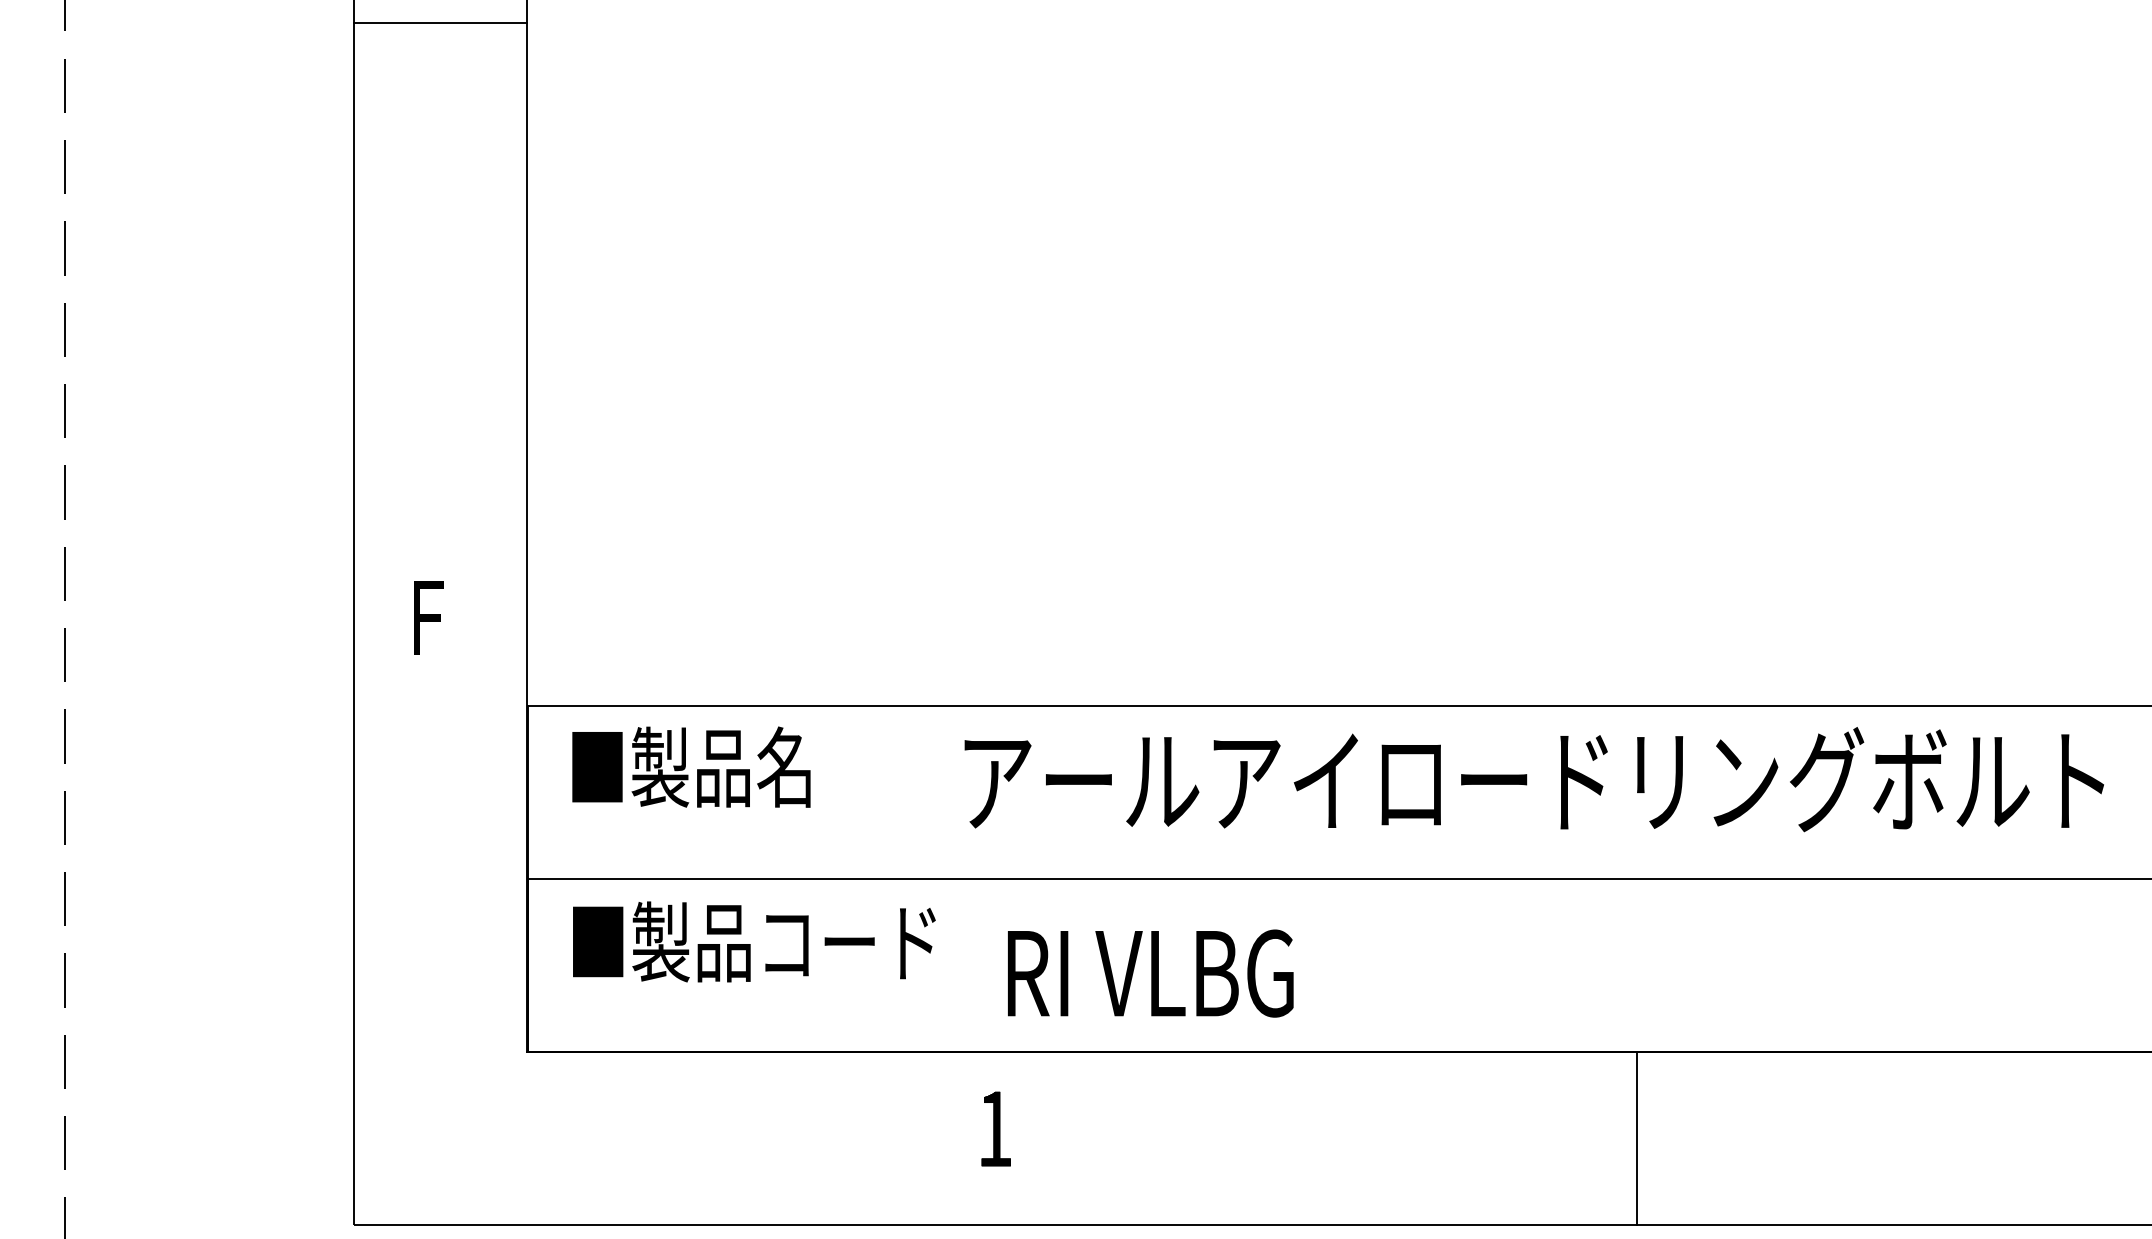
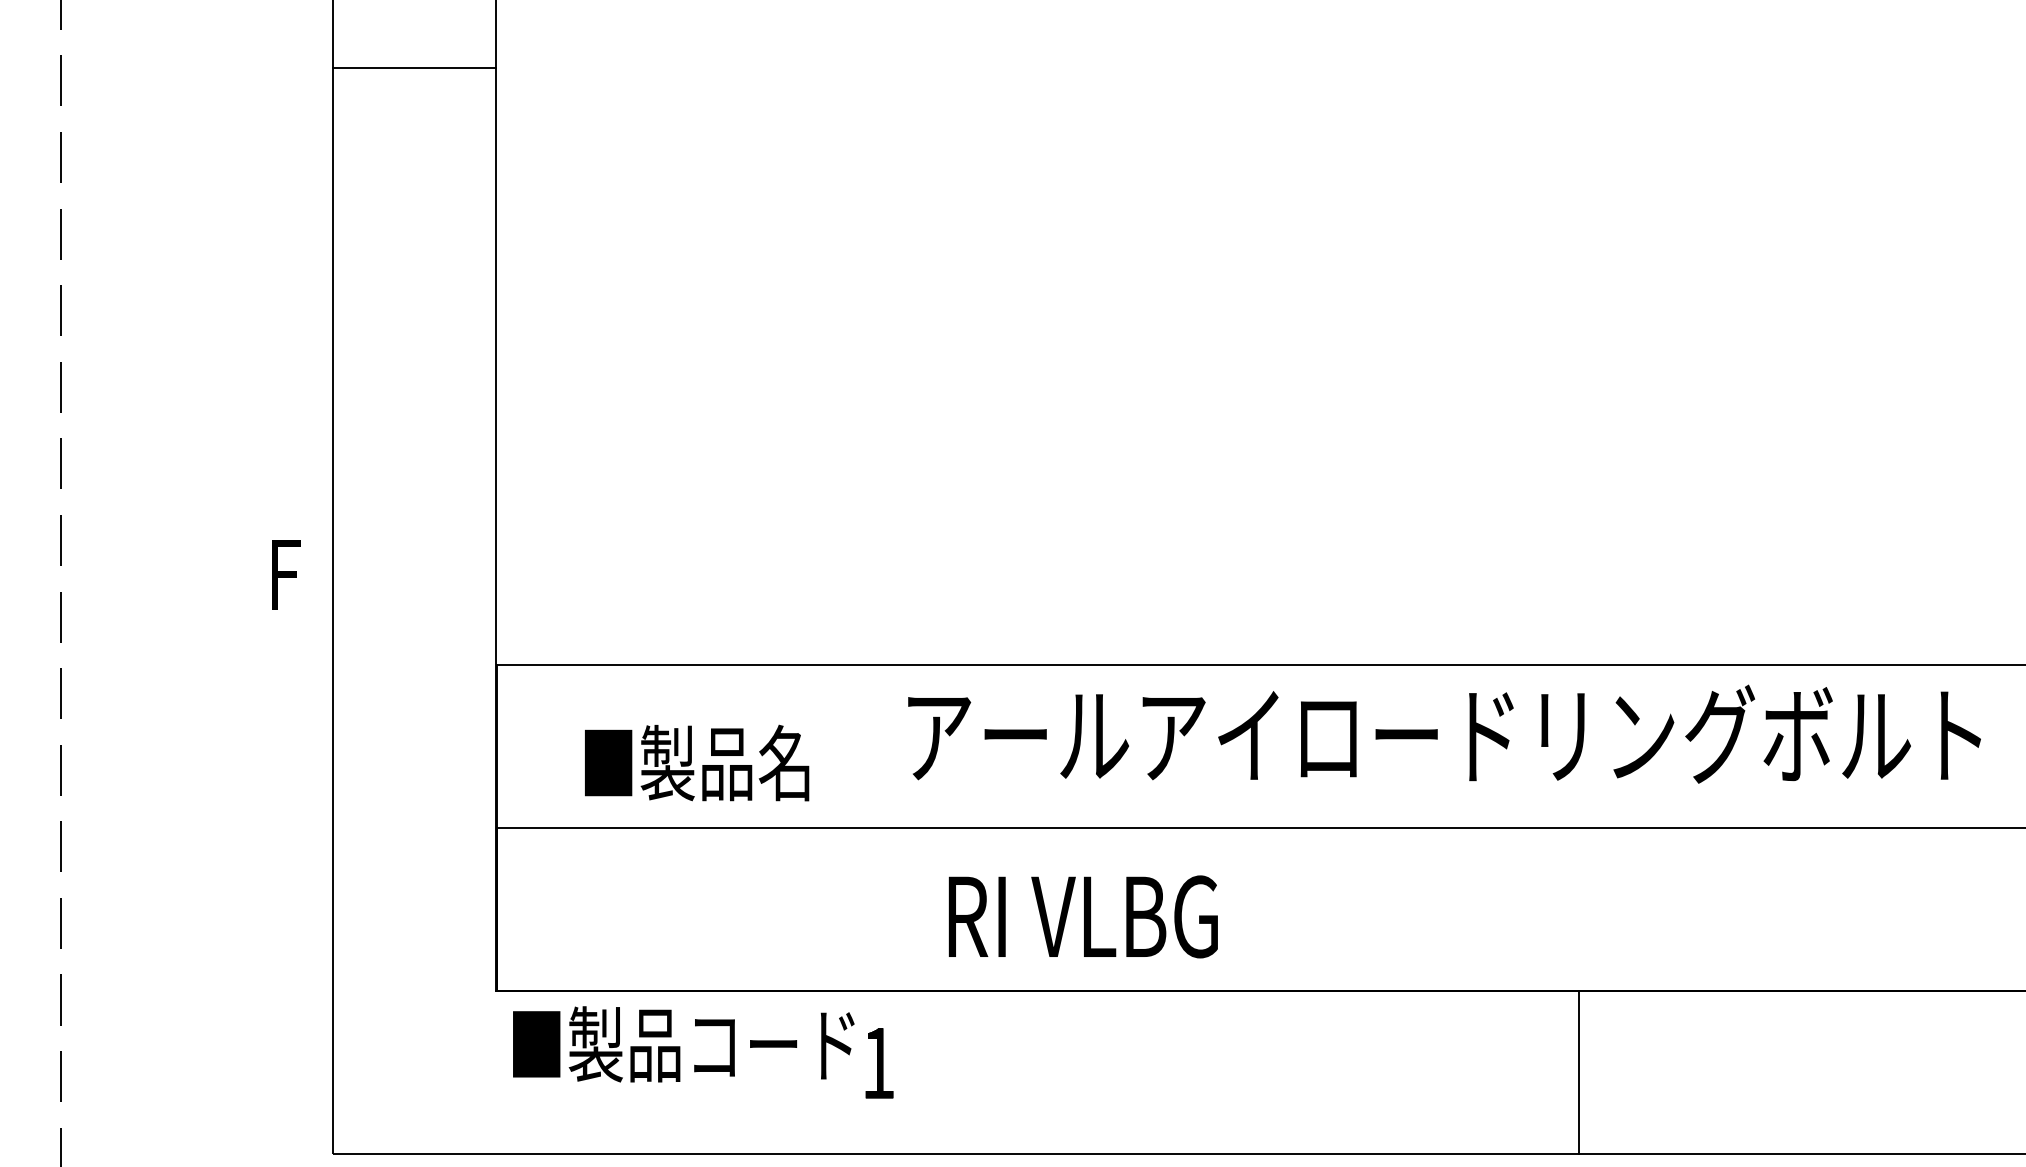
line: (440, 22) -> (414, 67), moved
text: (428, 617) -> (285, 574), moved
text: (691, 766) -> (697, 762), moved
text: (754, 941) -> (683, 1043), moved
text: (995, 1128) -> (878, 1062), moved
line: (1637, 1138) -> (1579, 1072), moved

